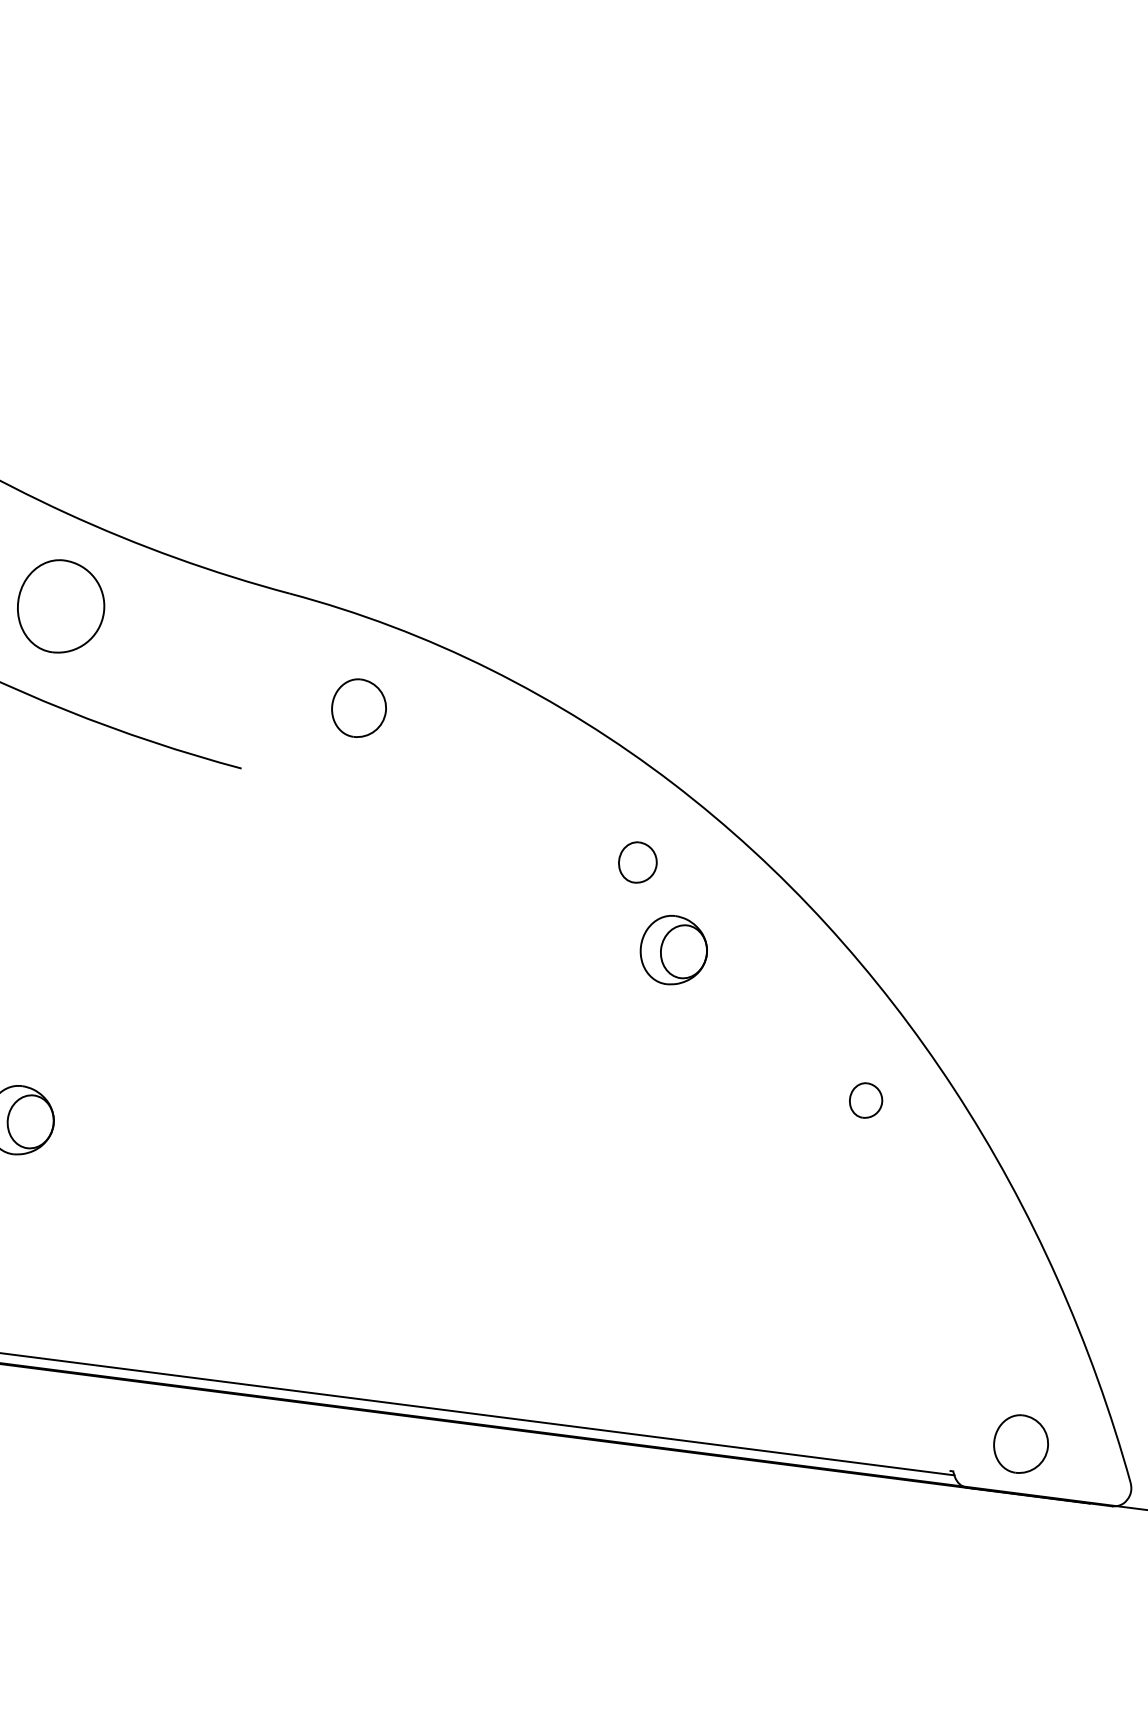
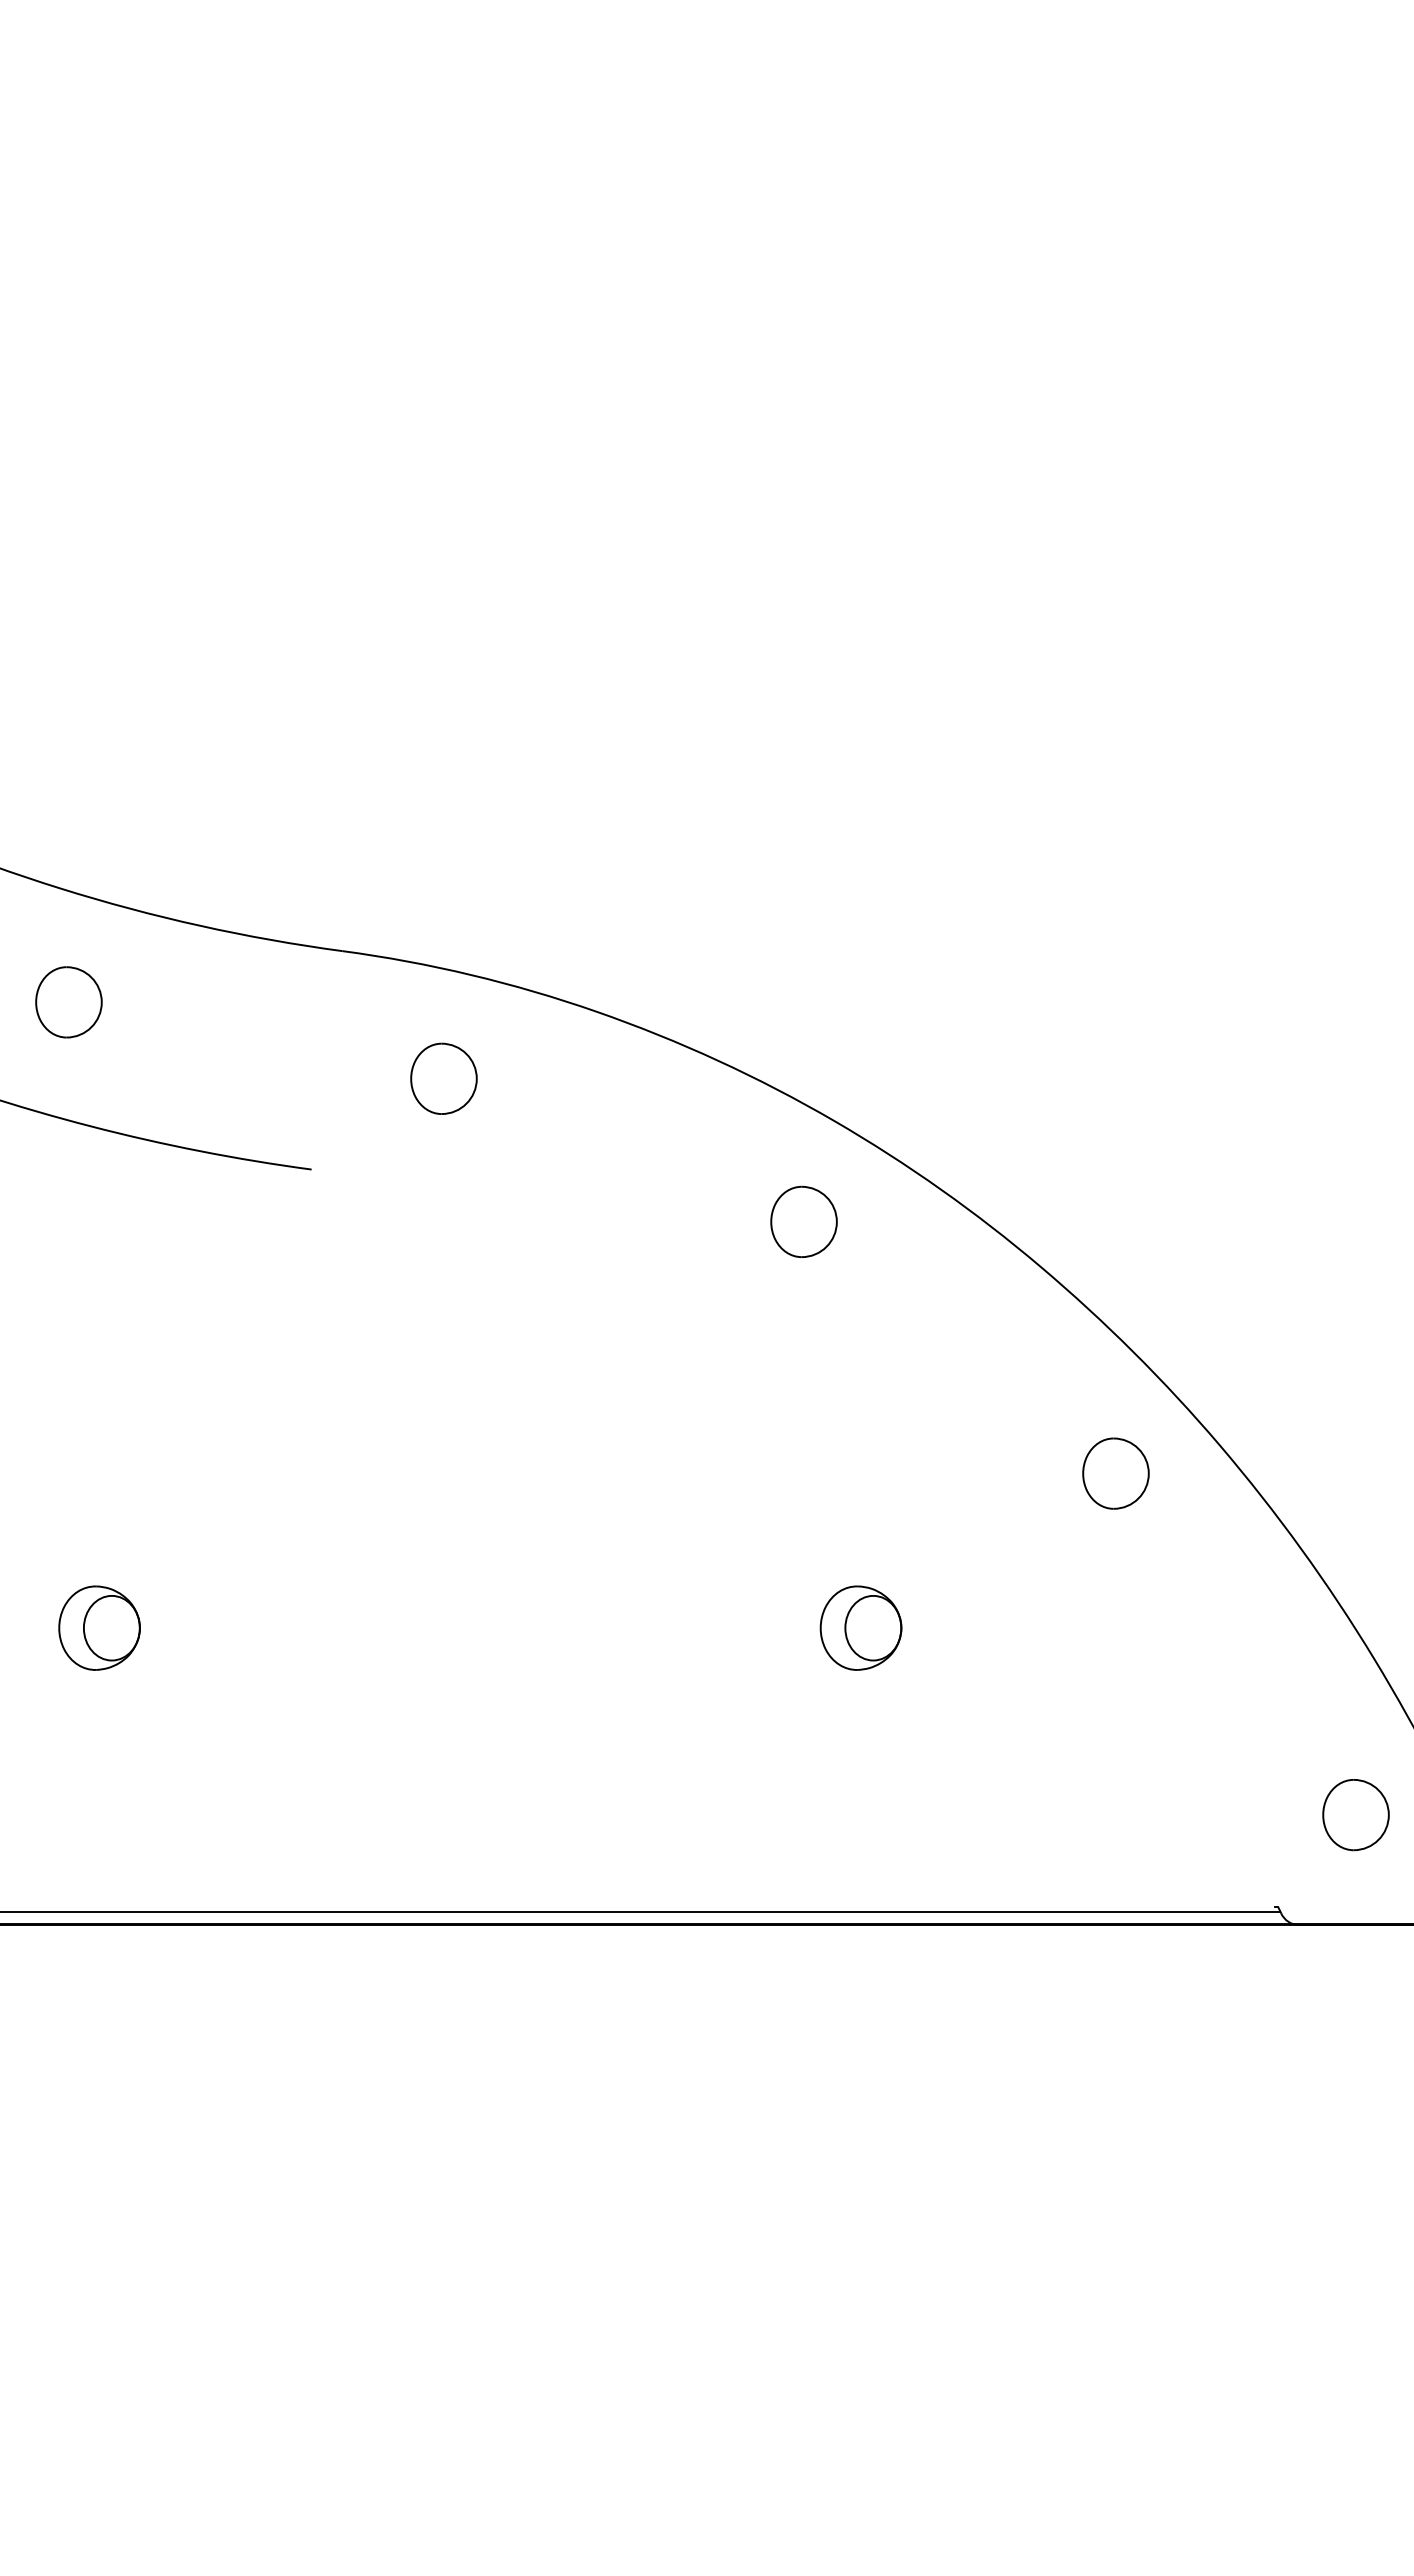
part: (60, 606) -> (68, 1002), size x0.62
part: (637, 862) -> (803, 1221), size x1.43
part: (673, 949) -> (860, 1627), moved
part: (865, 1100) -> (1115, 1473), size x1.67
part: (1020, 1444) -> (1355, 1815), moved

